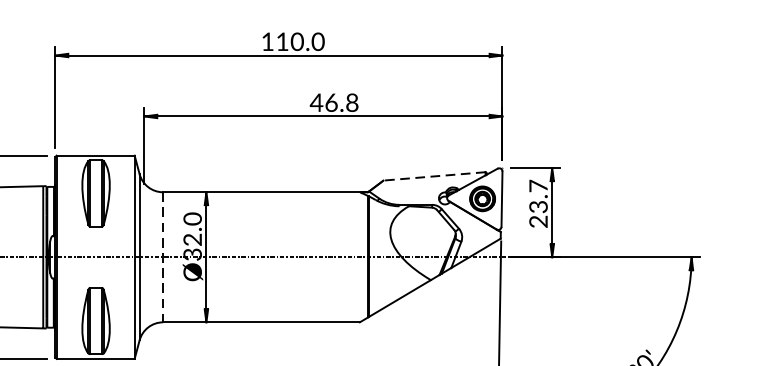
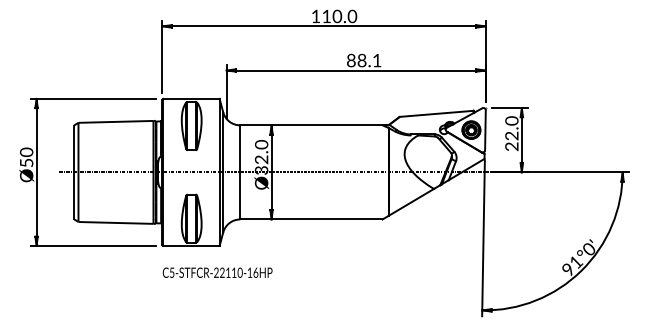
text: (333, 102) -> (363, 60), 46.8 -> 88.1
line: (434, 175) -> (436, 113), dashed -> solid
text: (537, 196) -> (511, 128), 23.7 -> 22.0
line: (163, 257) -> (240, 172), dashed -> solid

